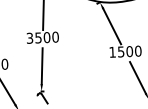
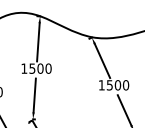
text: (30, 38) -> (24, 68), 3500 -> 1500

